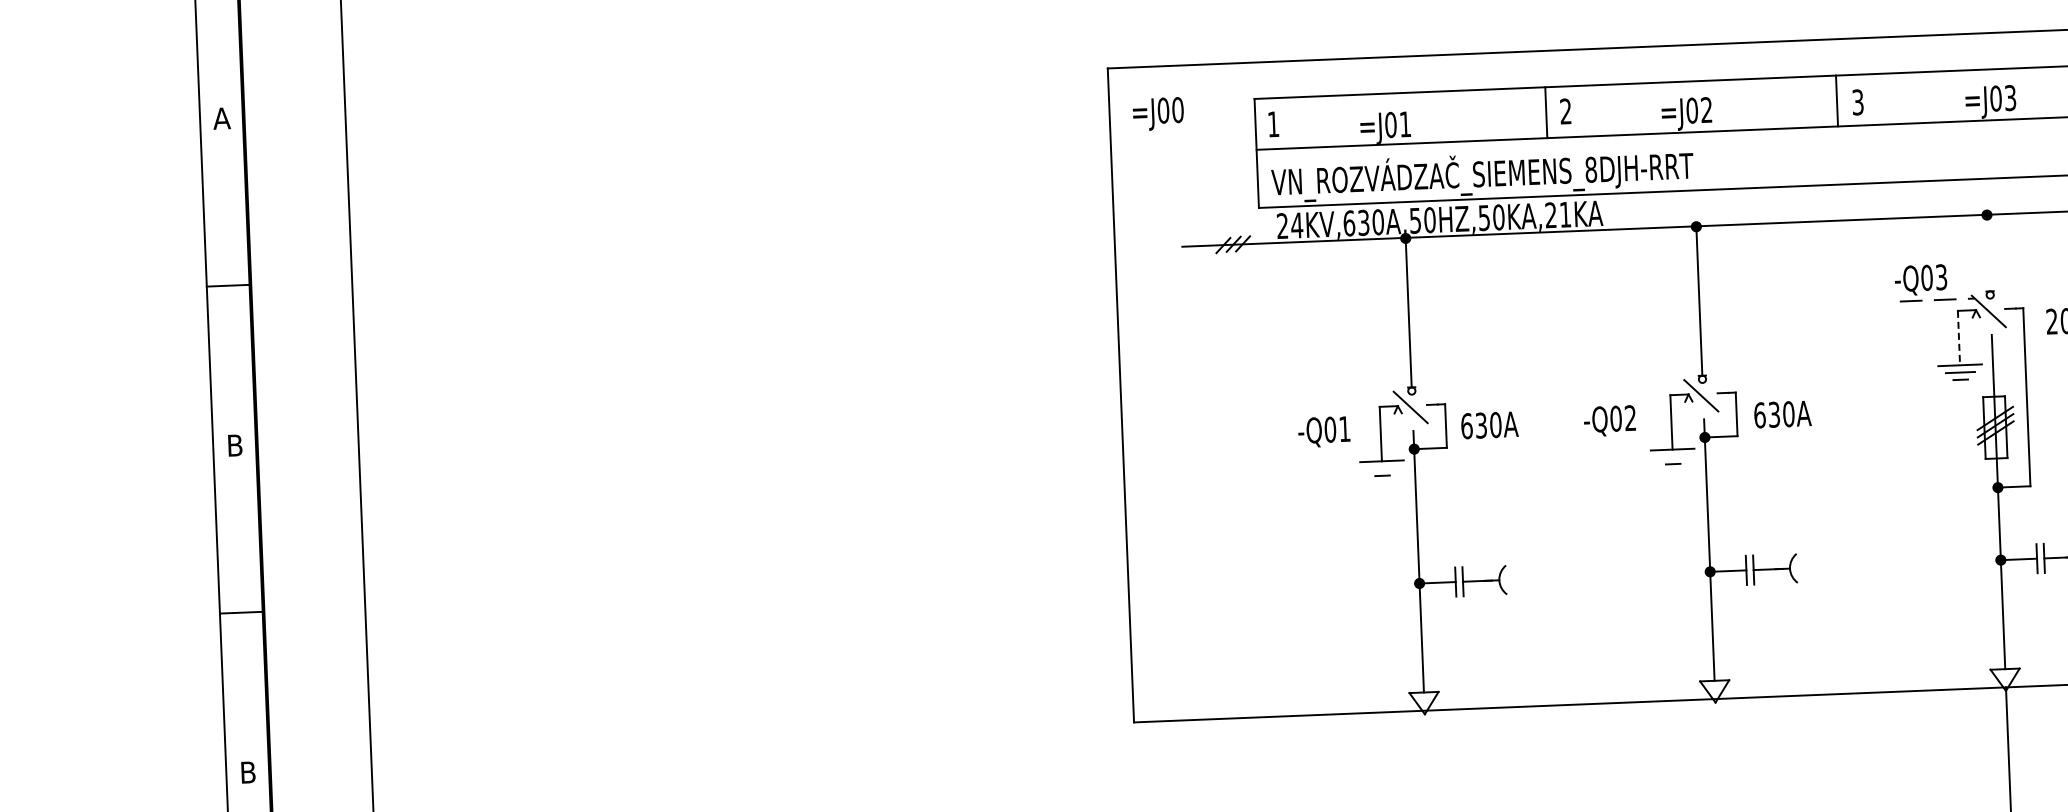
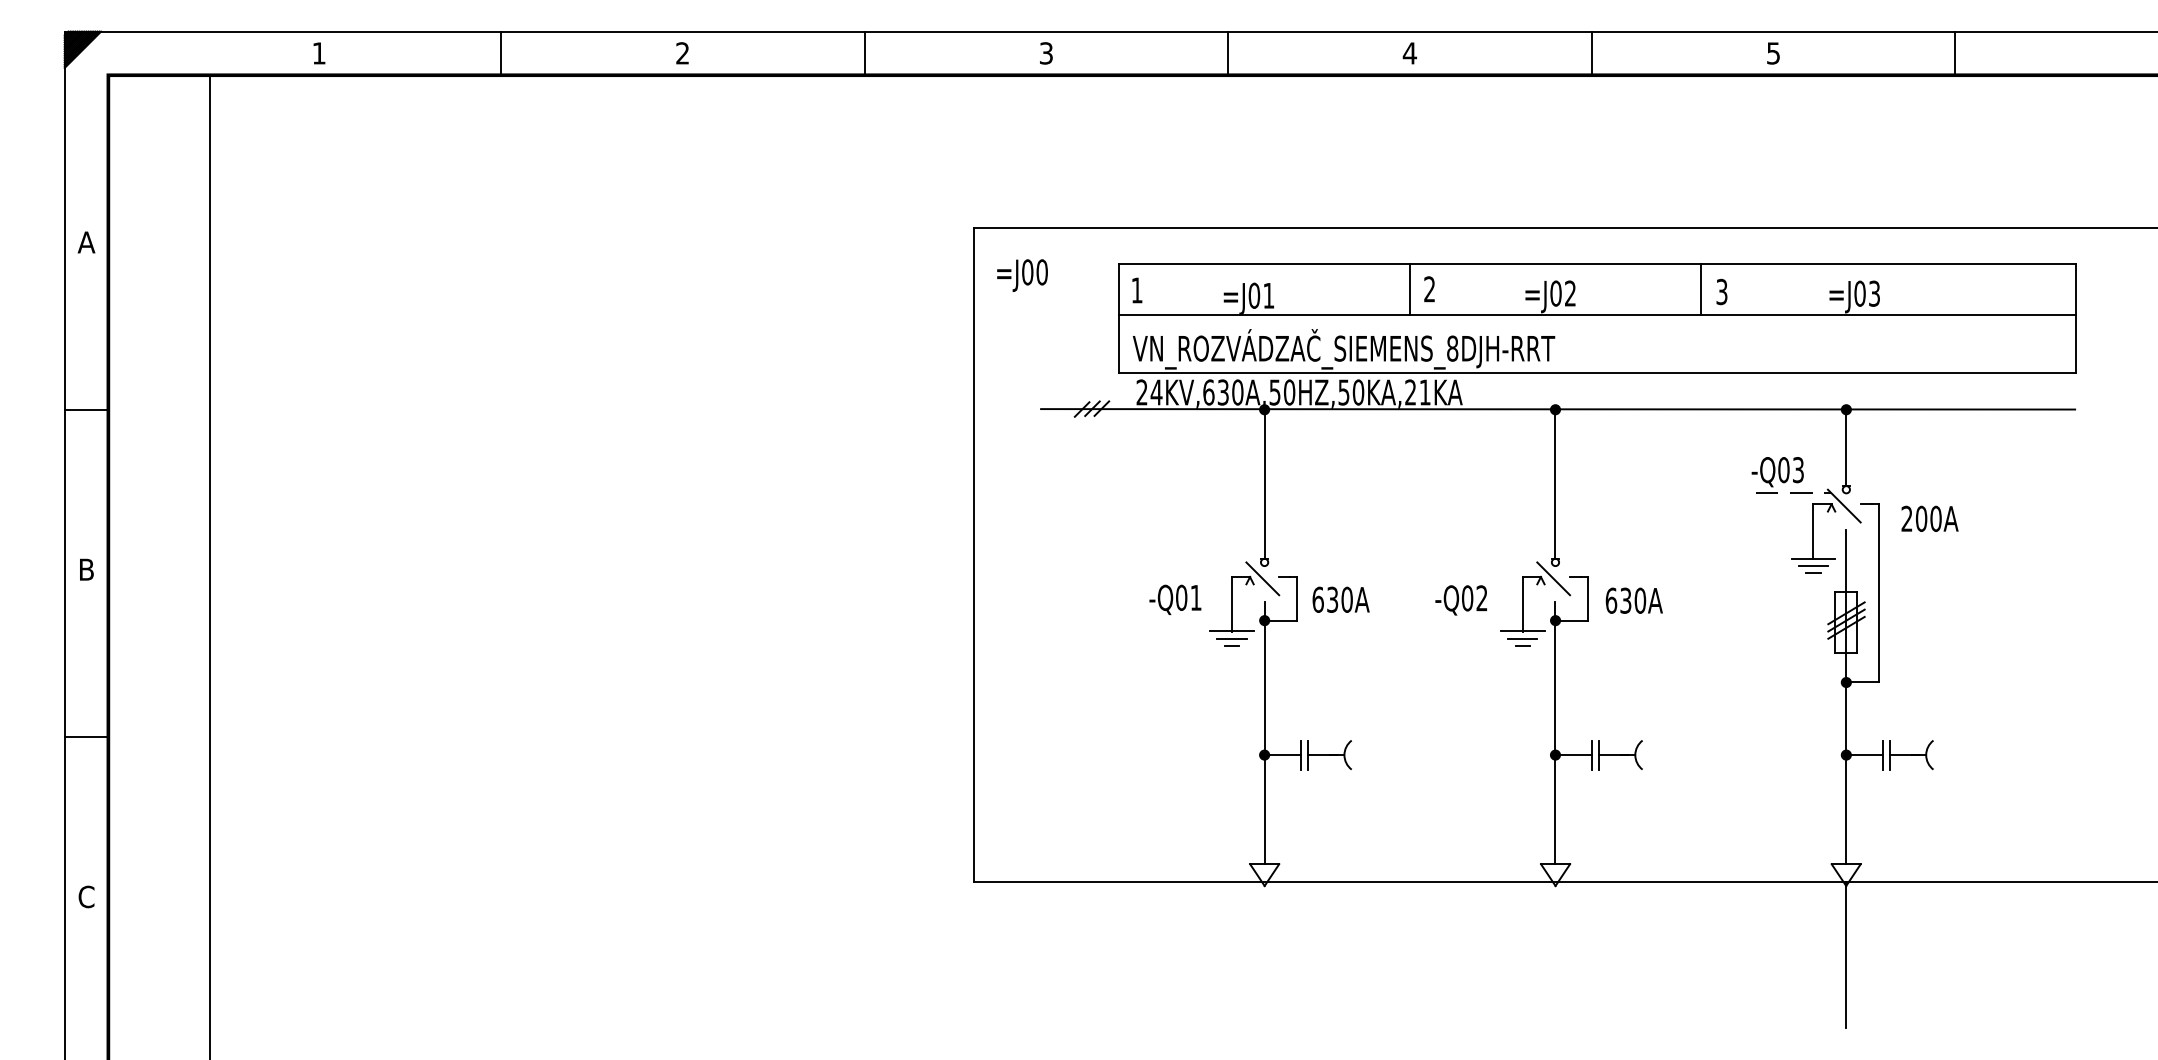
line: (1988, 252) -> (1846, 447), added
line: (1959, 339) -> (1813, 532), dashed -> solid
line: (1672, 456) -> (1522, 638), added
line: (1381, 468) -> (1231, 638), added
text: (248, 772) -> (86, 896), B -> C

